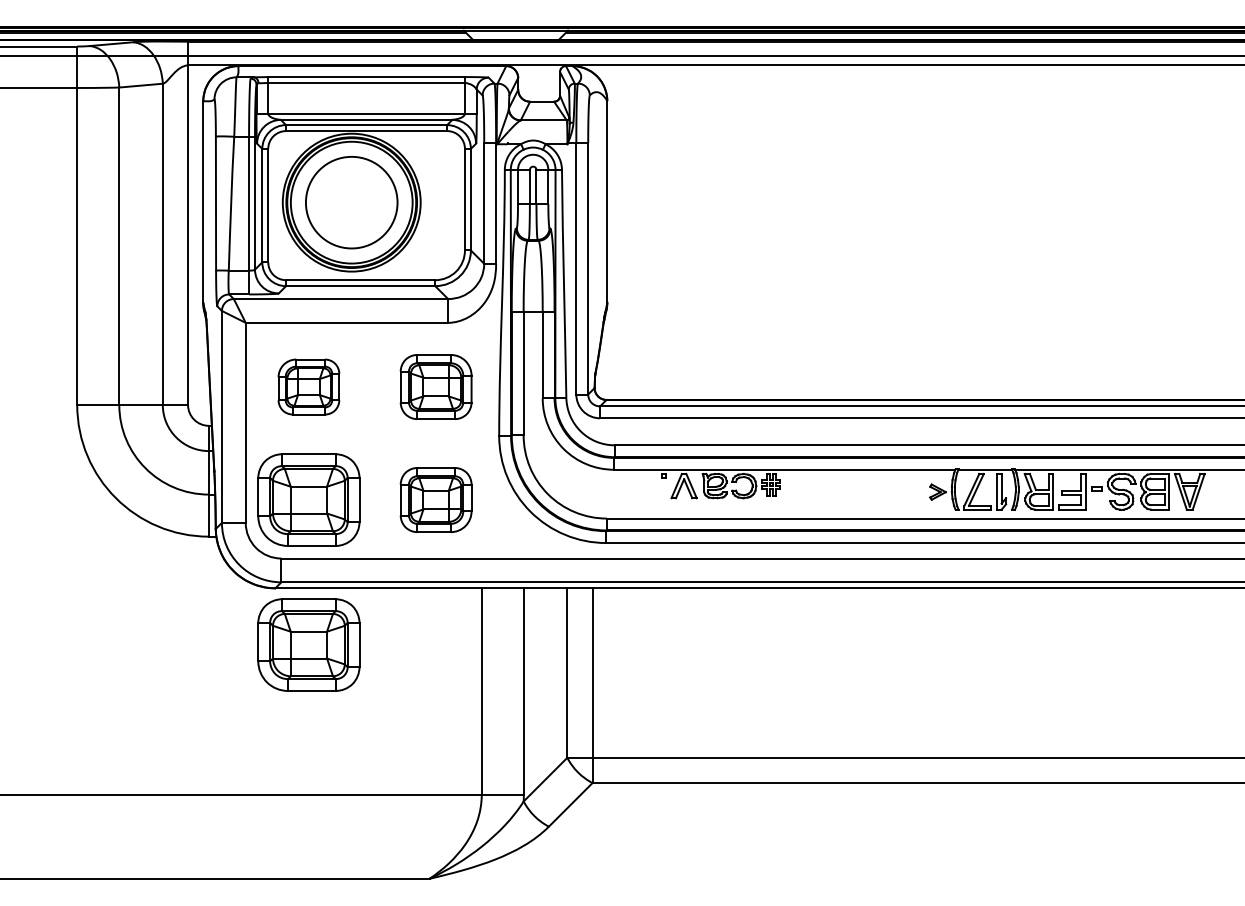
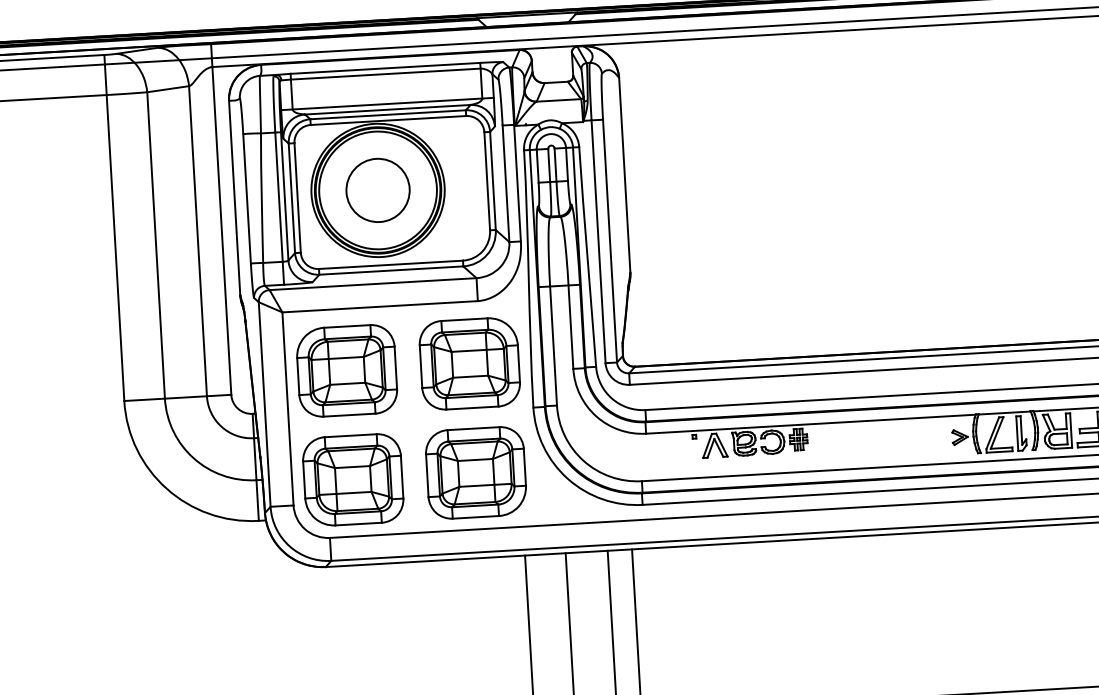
circle: (351, 202) -> (377, 190), size x0.71
part: (308, 386) -> (346, 370), size x1.67
part: (435, 386) -> (469, 363), size x1.43
part: (435, 499) -> (475, 472), size x1.43
part: (308, 644) -> (360, 619), removed

